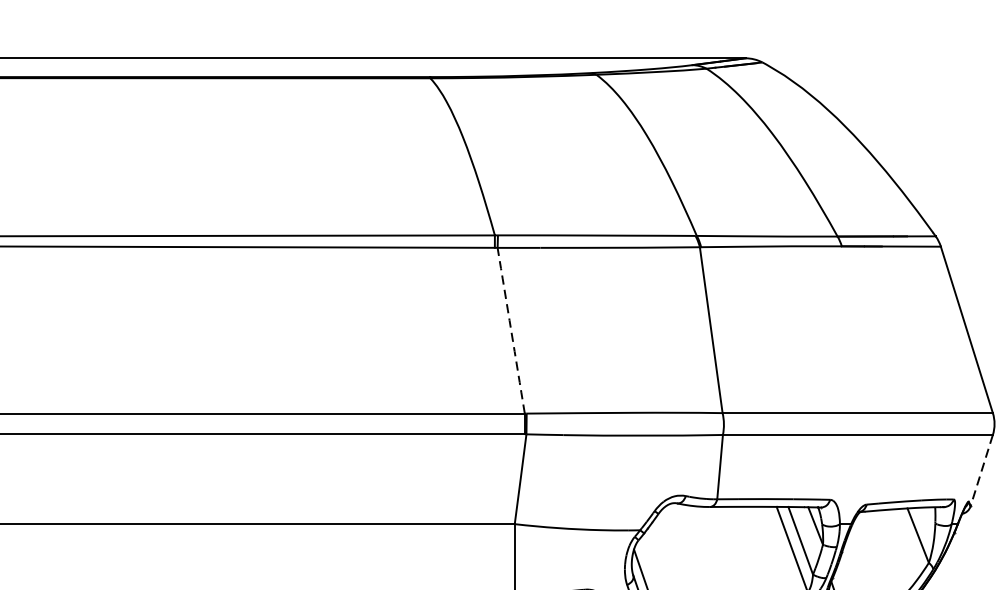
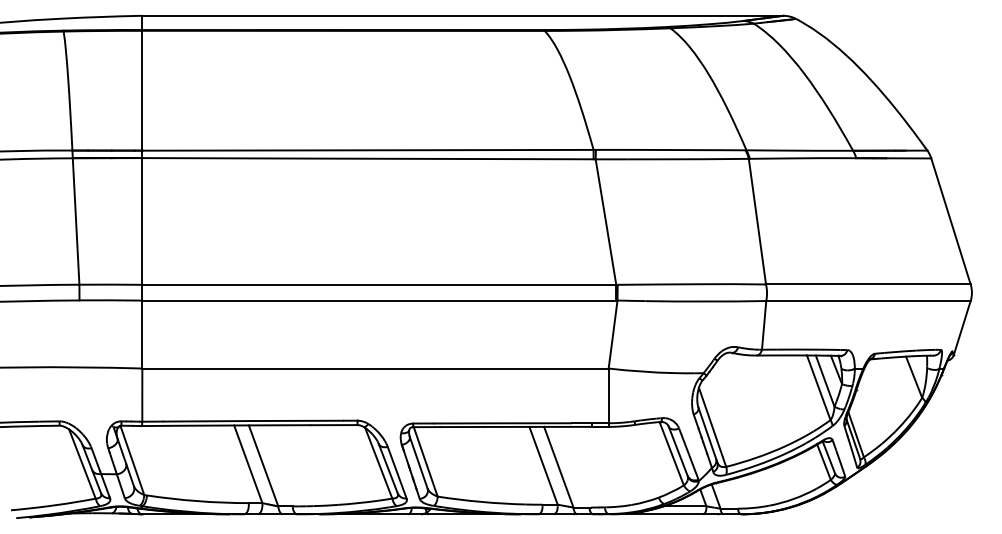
arc: (511, 331) -> (606, 222), dashed -> solid
line: (982, 471) -> (962, 328), dashed -> solid

